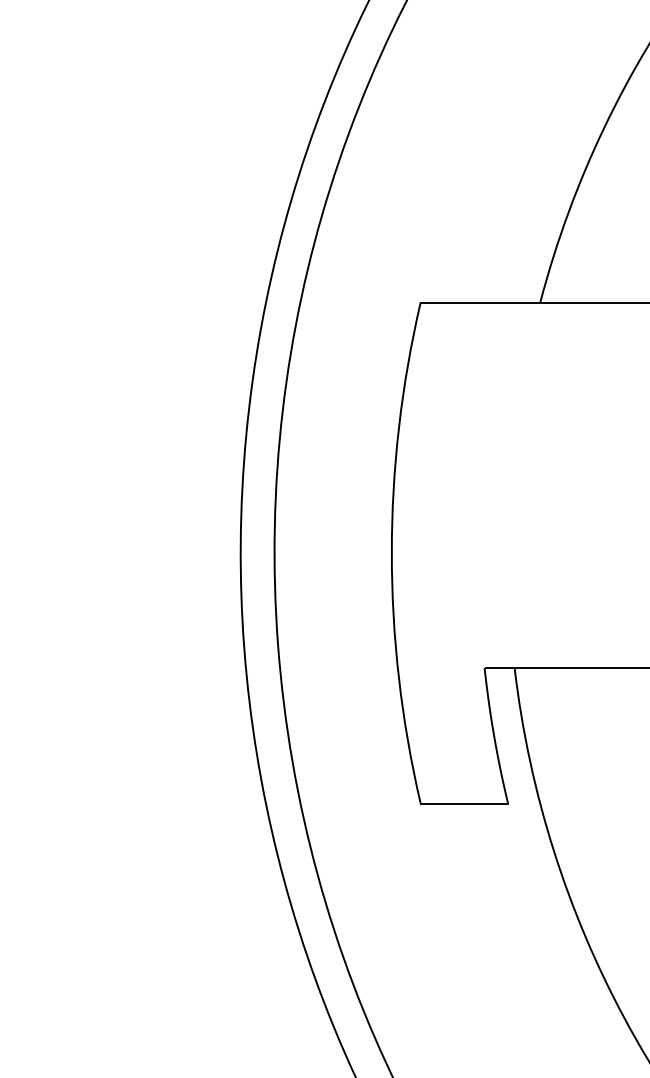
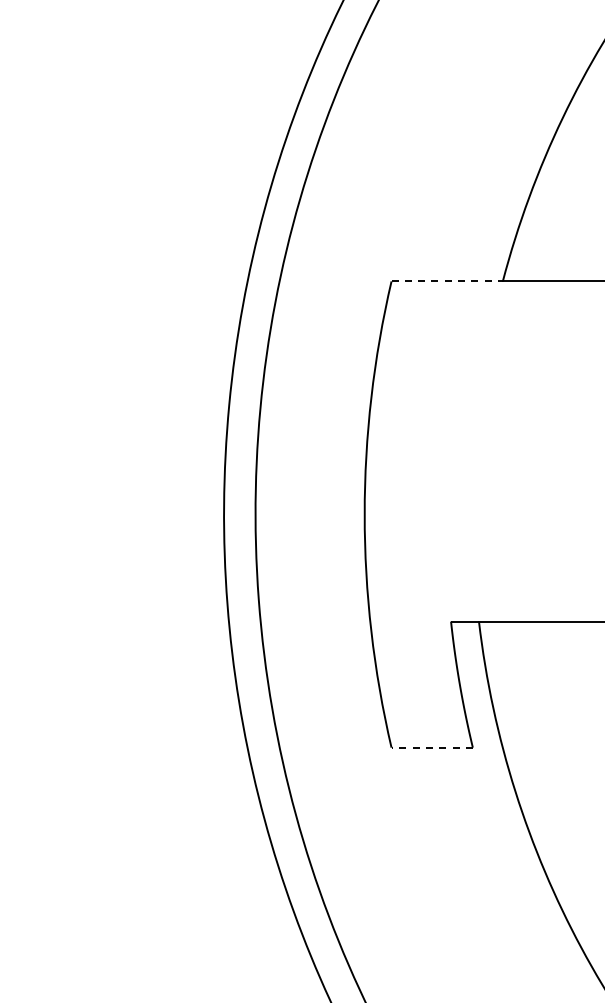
line: (480, 302) -> (447, 281), solid -> dashed
line: (464, 803) -> (432, 747), solid -> dashed

